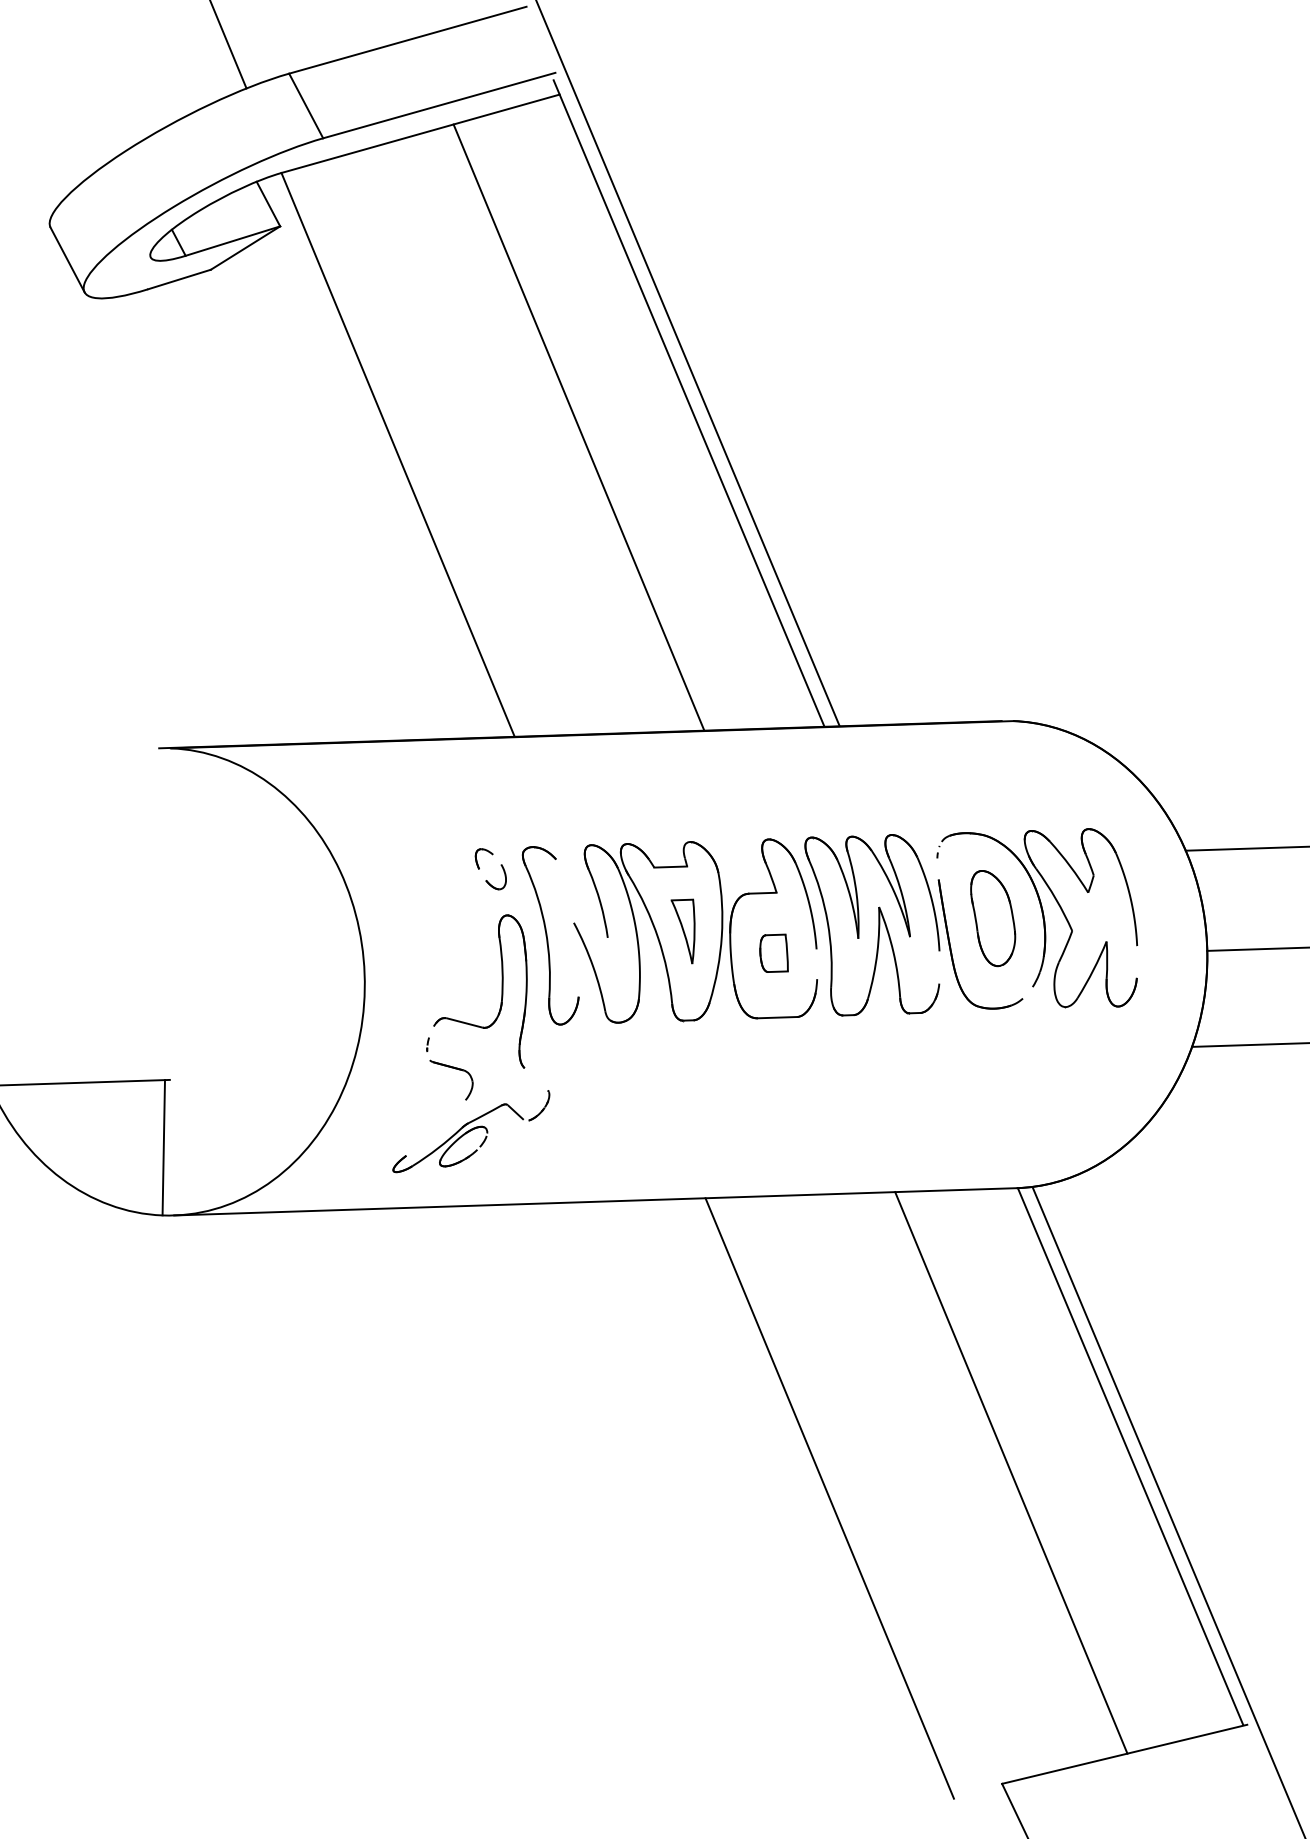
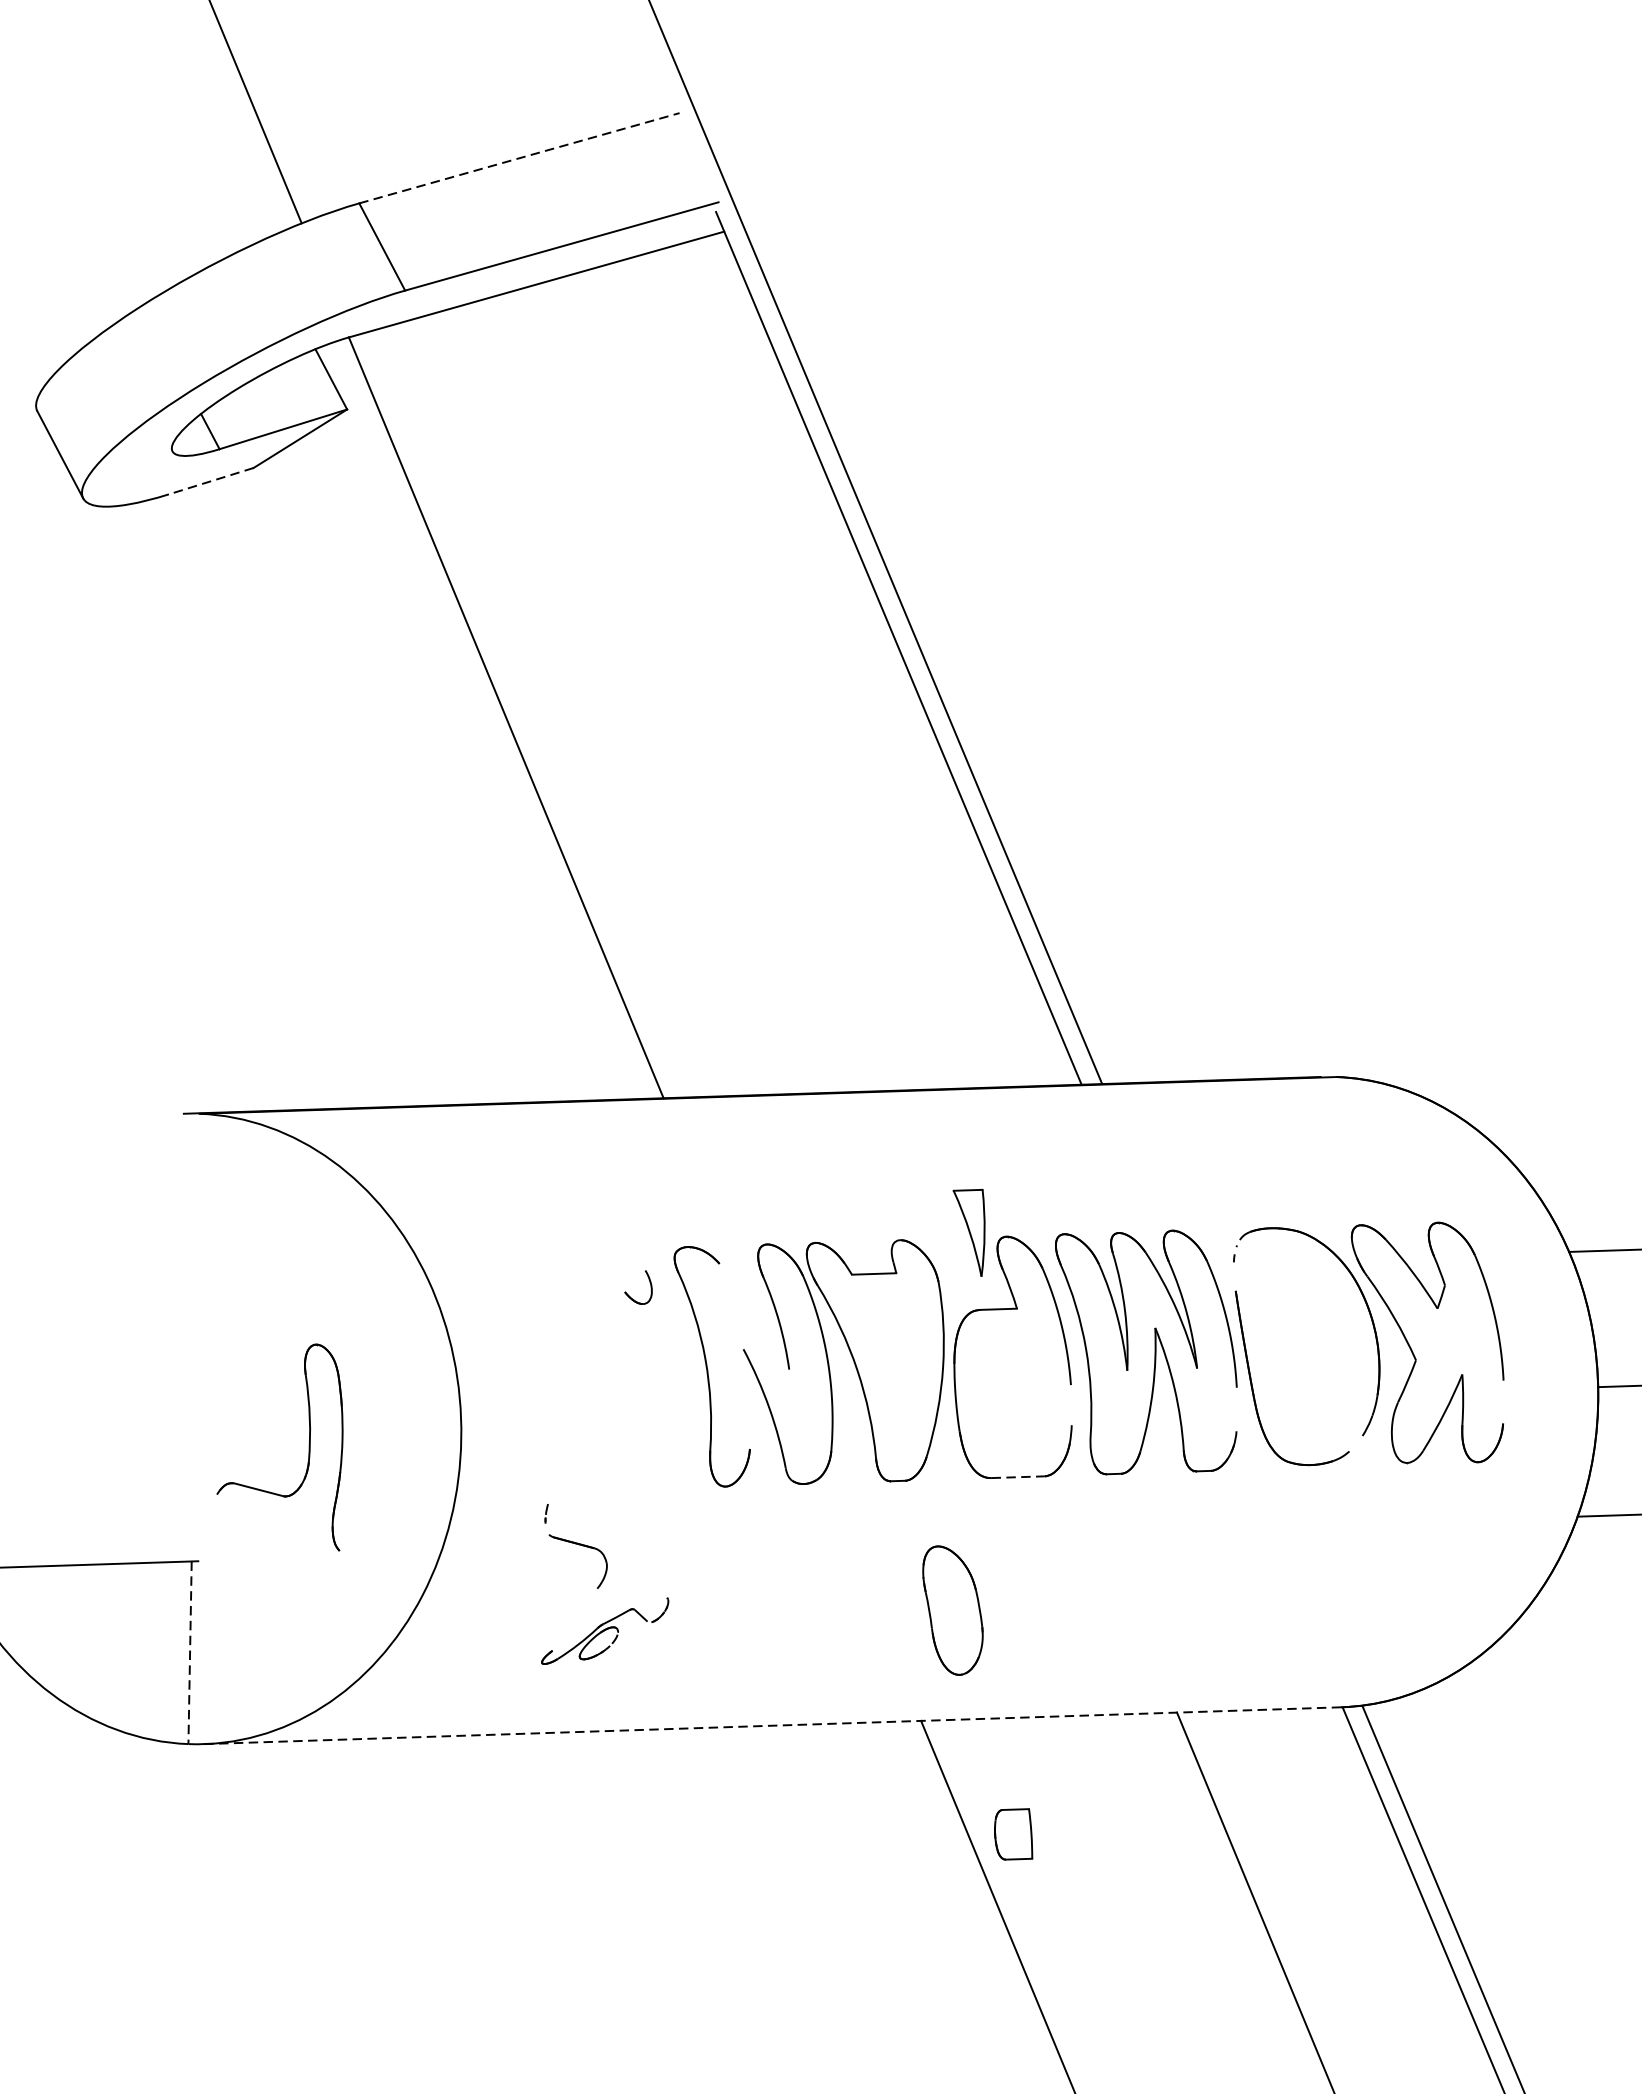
line: (408, 40) -> (520, 158), solid -> dashed
line: (179, 279) -> (211, 481), solid -> dashed
line: (578, 427) -> (749, 680), removed
part: (477, 859) -> (613, 1263), removed
part: (993, 918) -> (953, 1610), moved
part: (682, 931) -> (968, 1232), moved
part: (773, 952) -> (1012, 1833), moved
part: (501, 991) -> (308, 1447), moved
line: (777, 1017) -> (1018, 1476), solid -> dashed
part: (471, 1131) -> (605, 1630), size x0.6
line: (163, 1147) -> (189, 1652), solid -> dashed
line: (596, 1201) -> (773, 1725), solid -> dashed

